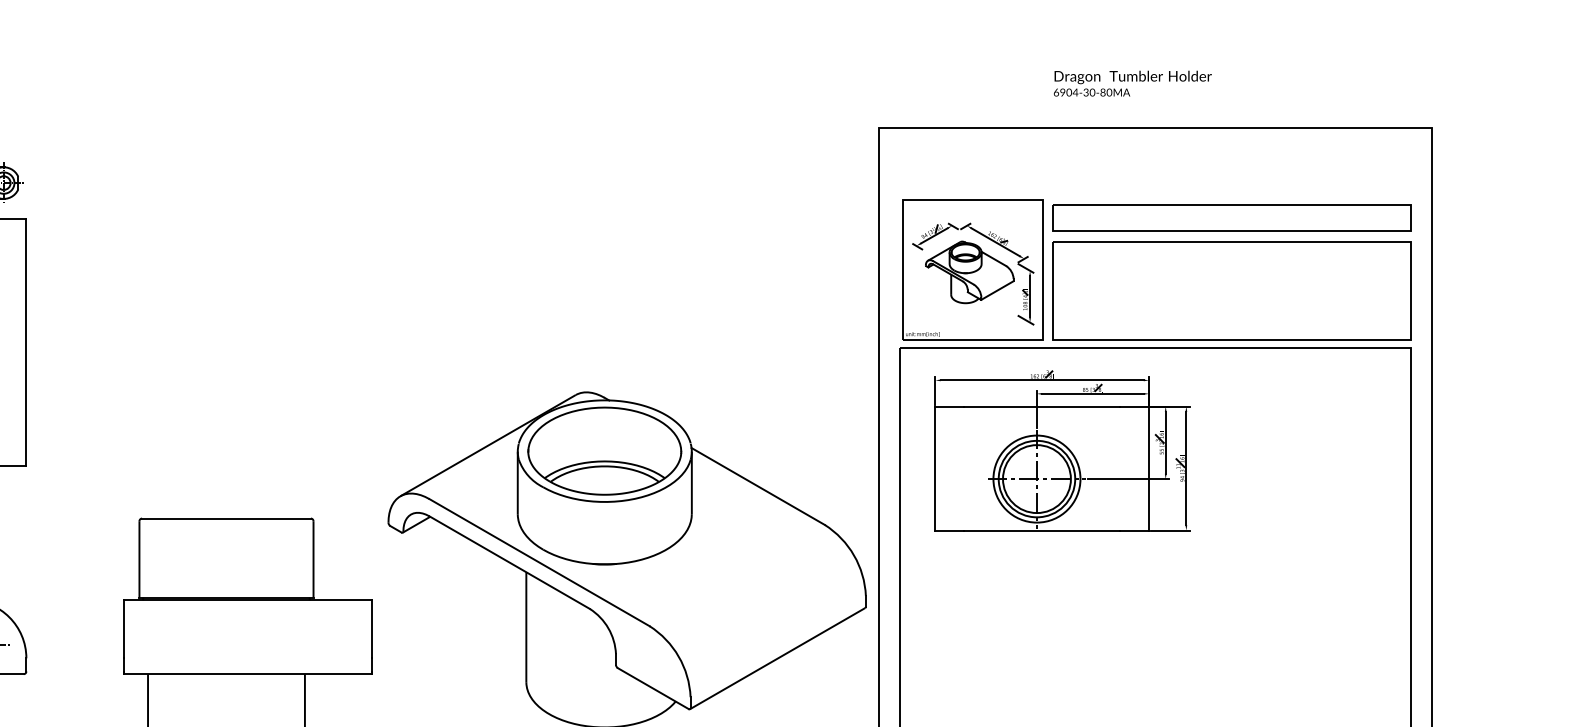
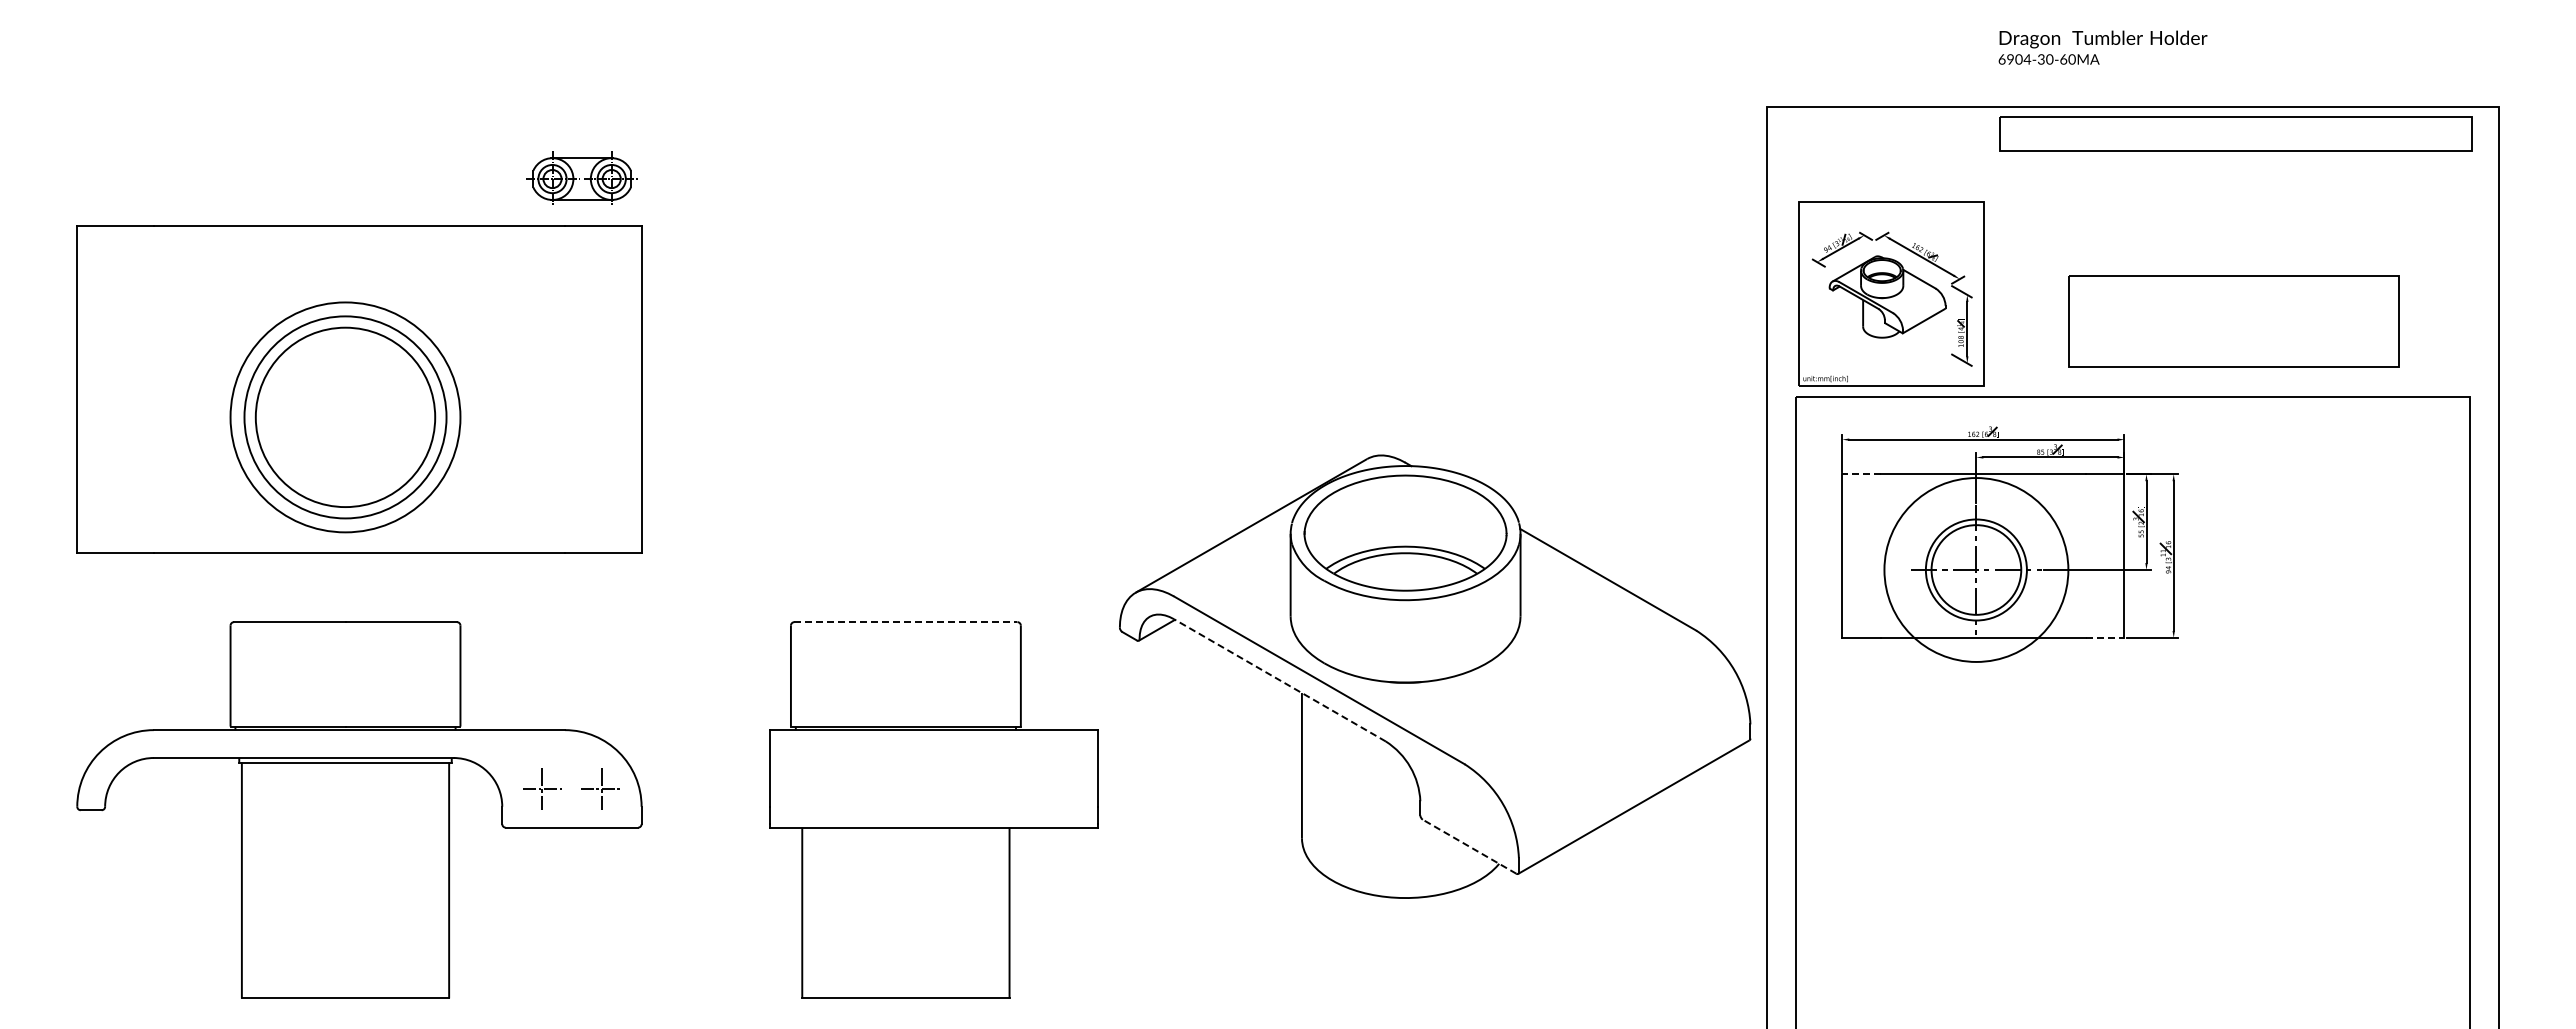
text: (1102, 91) -> (2063, 58), 6904-30-80MA -> 6904-30-60MA
part: (1231, 218) -> (2235, 133), moved
part: (1231, 290) -> (2233, 321), size x0.7
line: (949, 406) -> (1860, 474), solid -> dashed
circle: (1036, 478) -> (1975, 569), size x1.6
line: (226, 518) -> (906, 622), solid -> dashed
line: (1134, 530) -> (2105, 637), solid -> dashed
line: (509, 562) -> (1279, 680), solid -> dashed
line: (653, 688) -> (1469, 846), solid -> dashed

